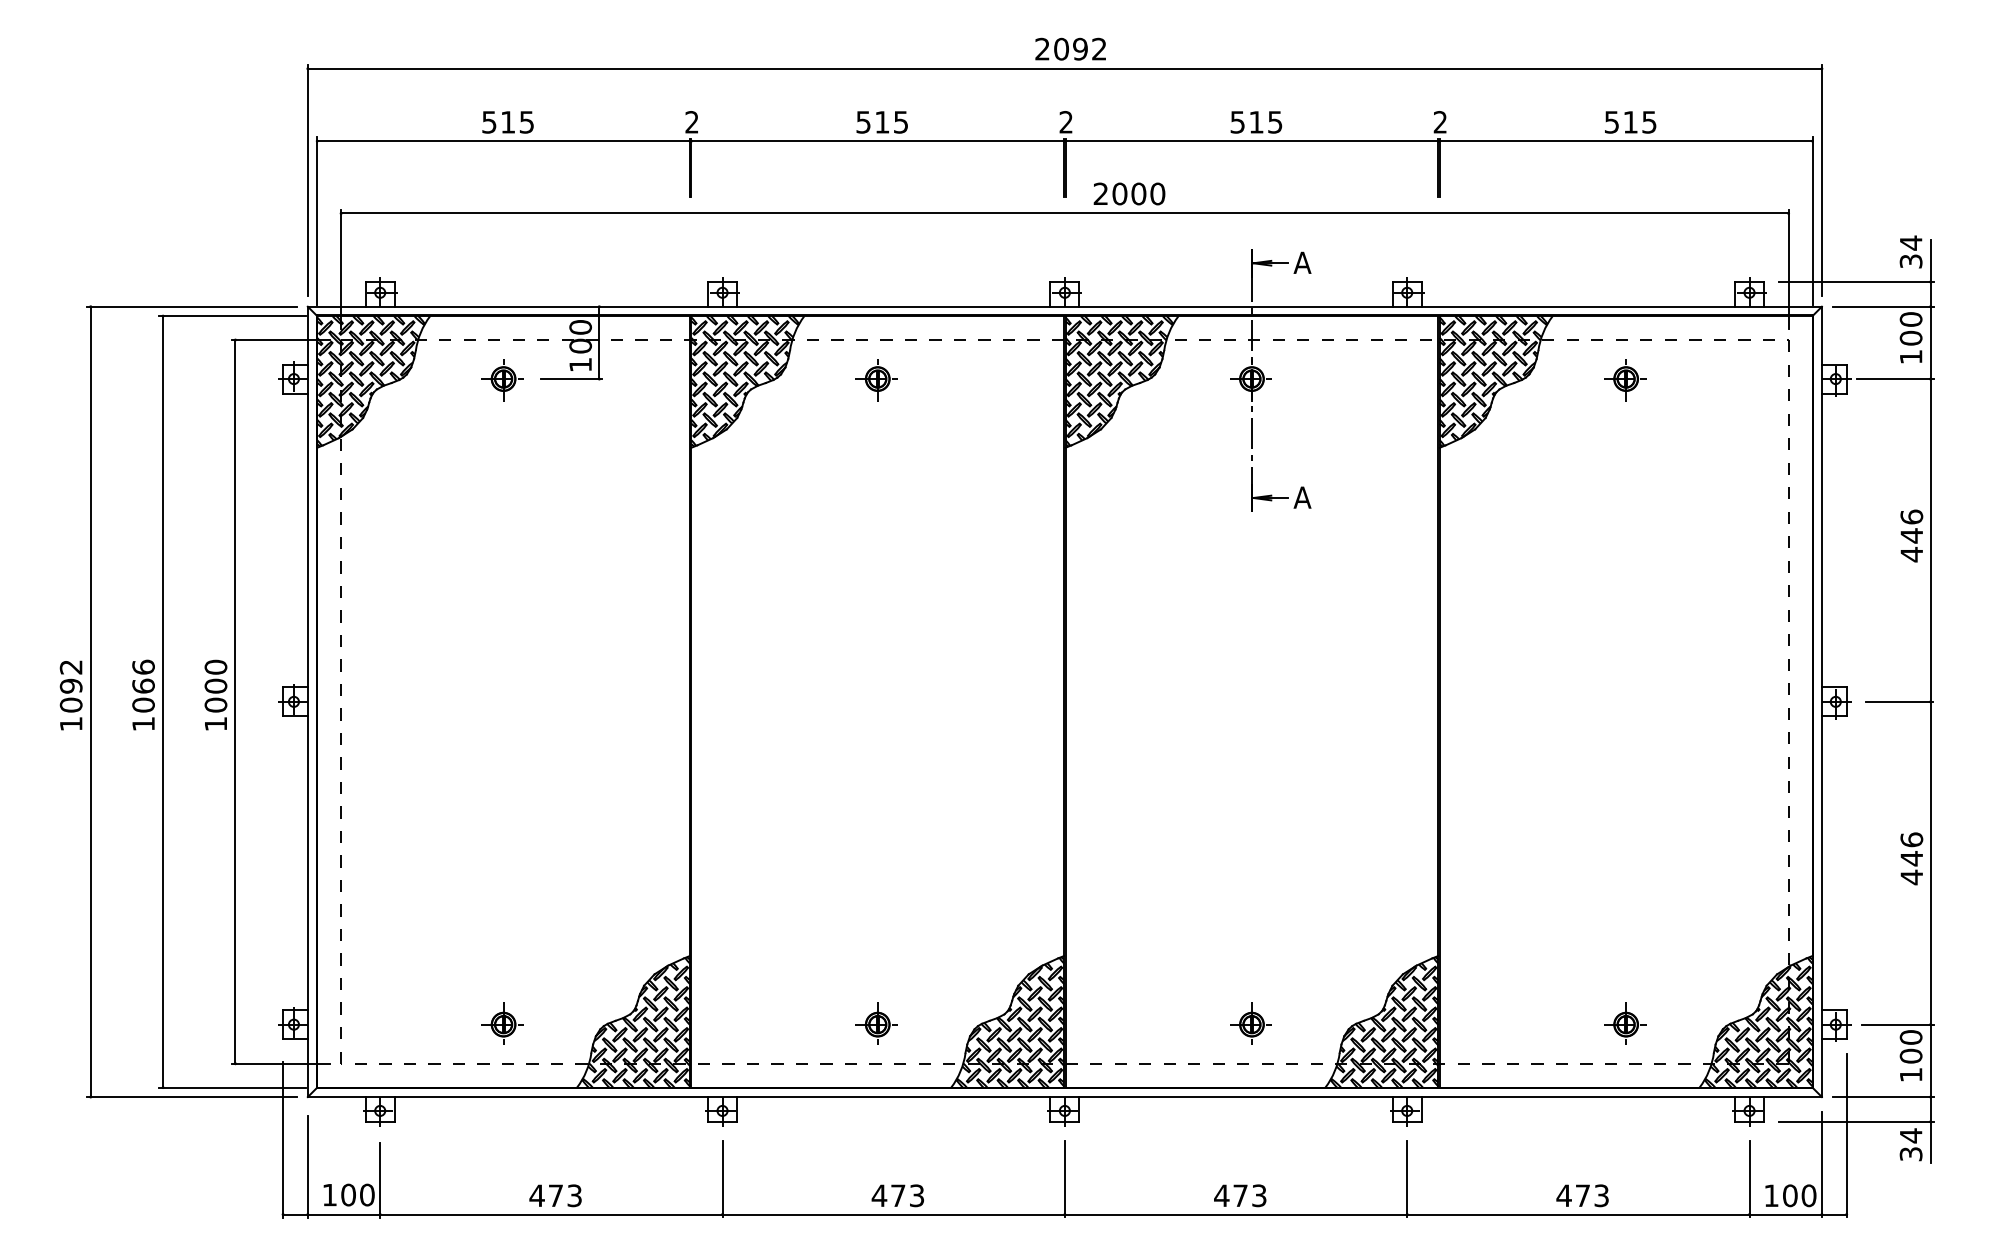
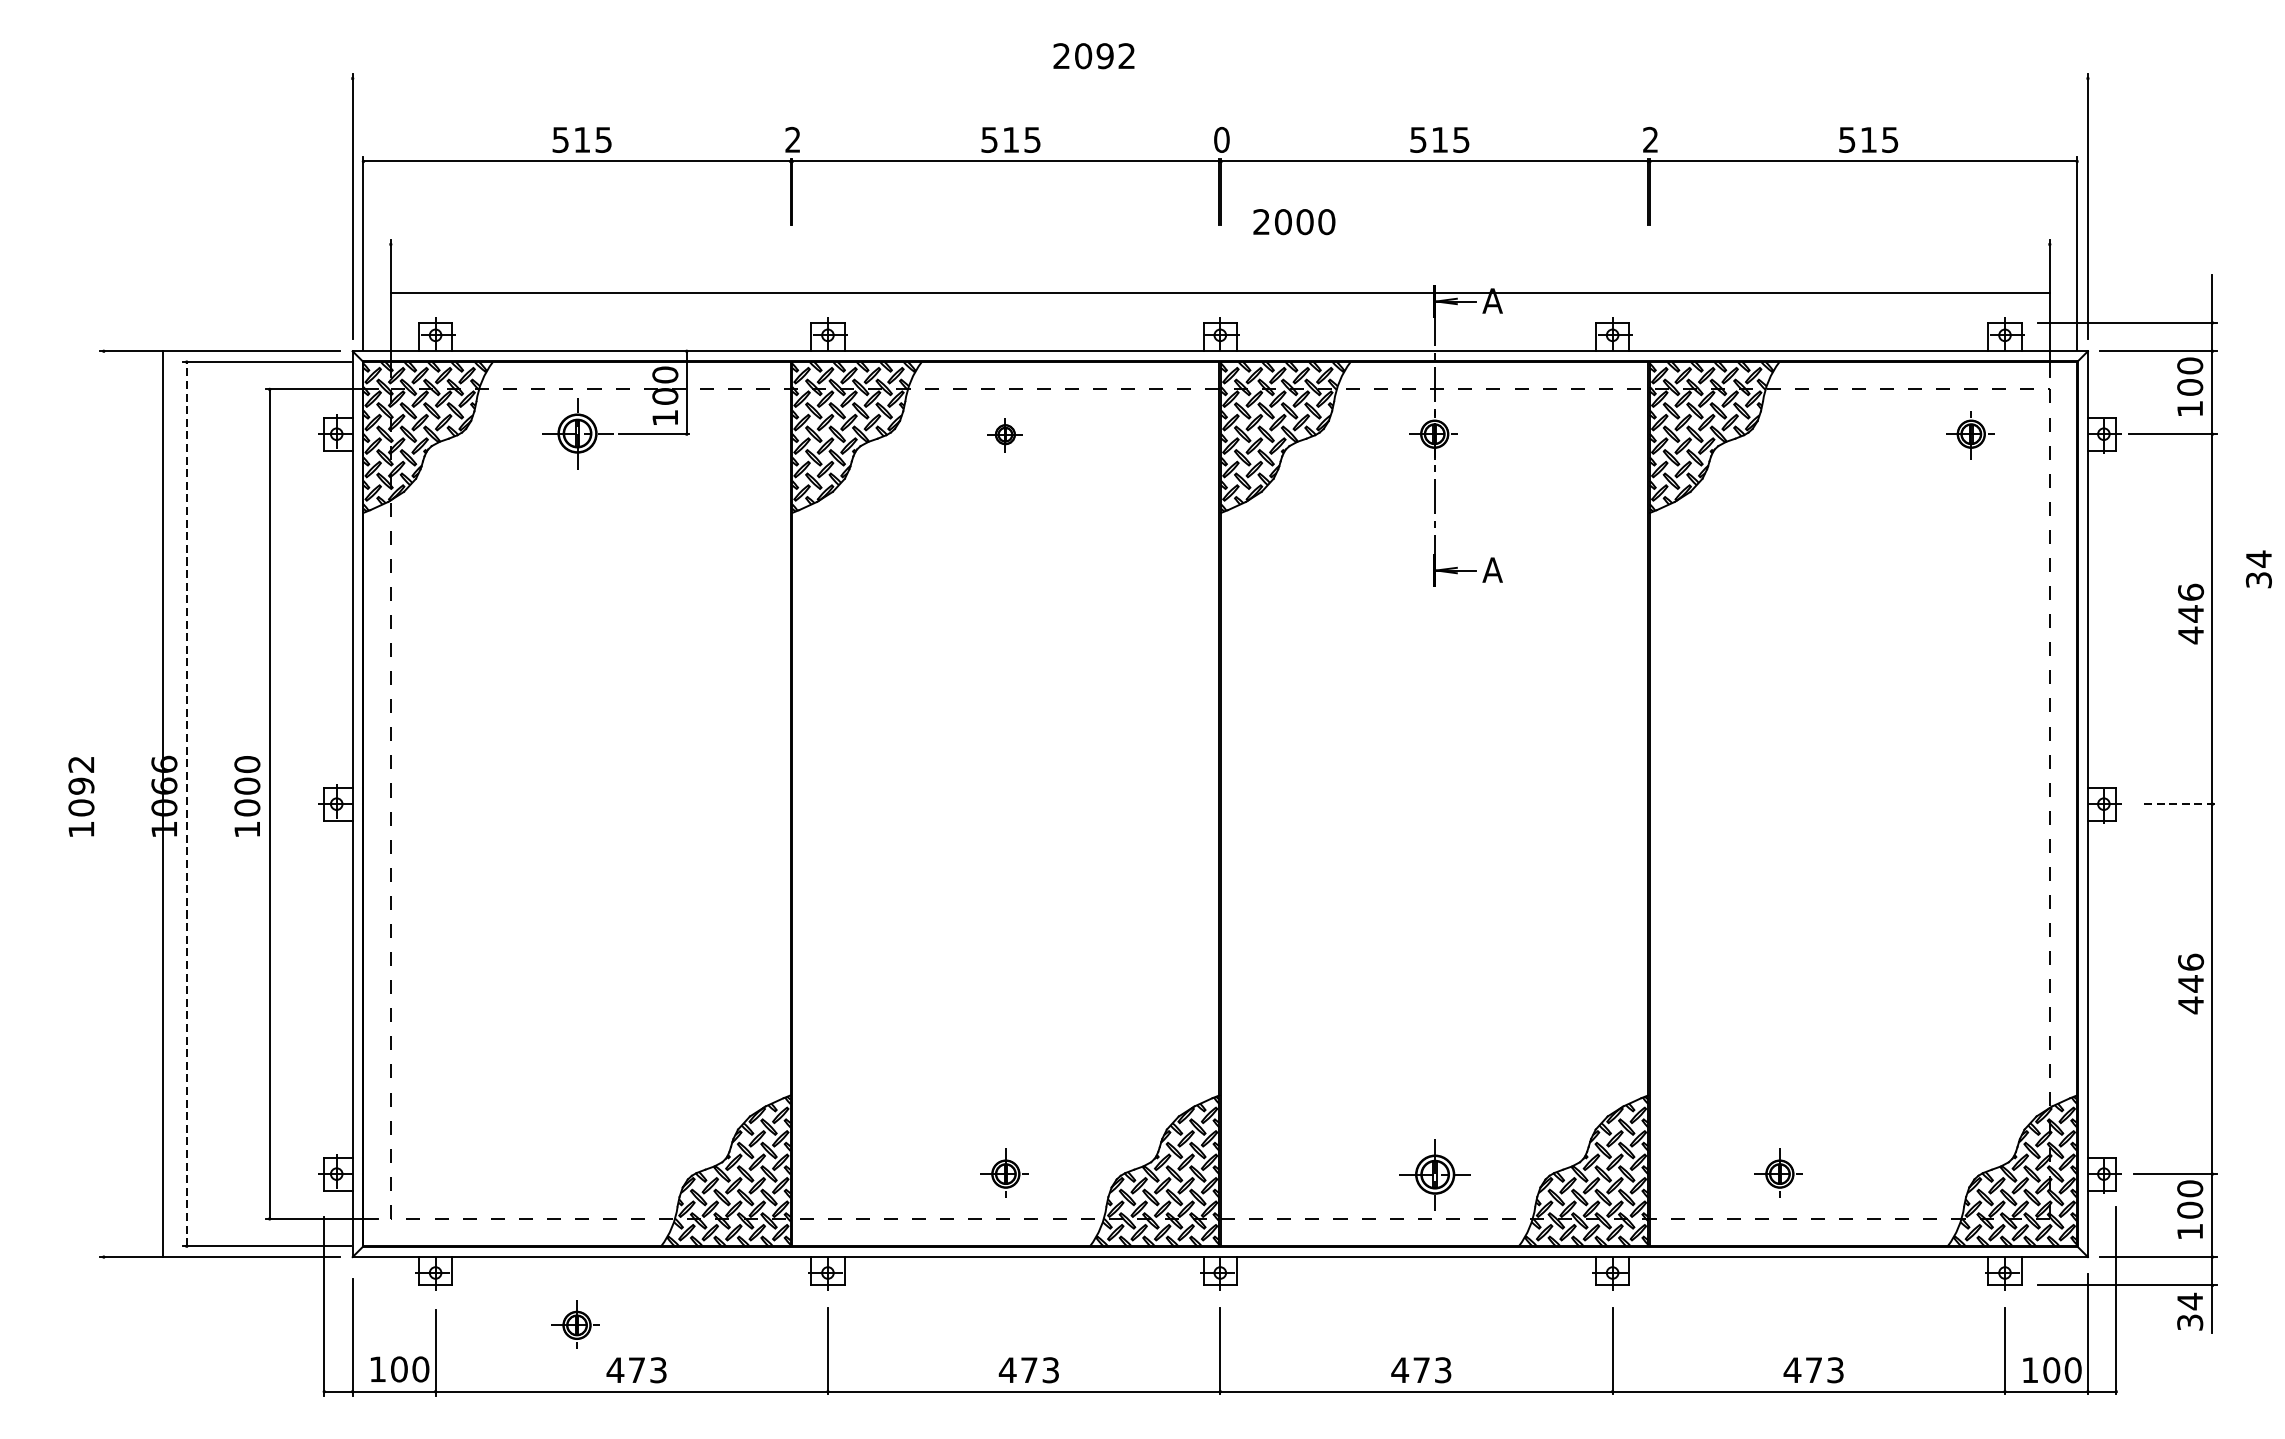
text: (1070, 48) -> (1093, 55), moved
line: (1064, 68) -> (1219, 78), removed
text: (1066, 122) -> (1222, 140), 2 -> 0
line: (1064, 213) -> (1219, 292), moved
text: (1910, 251) -> (2258, 568), moved
part: (502, 380) -> (575, 435), size x1.4
part: (876, 380) -> (1004, 435), size x0.7
part: (1625, 380) -> (1970, 435), moved
line: (90, 701) -> (163, 803), moved
line: (163, 701) -> (187, 803), solid -> dashed
line: (1898, 701) -> (2175, 803), solid -> dashed
part: (502, 1023) -> (575, 1324), moved
part: (1250, 1023) -> (1433, 1172), size x1.4
part: (1625, 1023) -> (1779, 1172), moved

